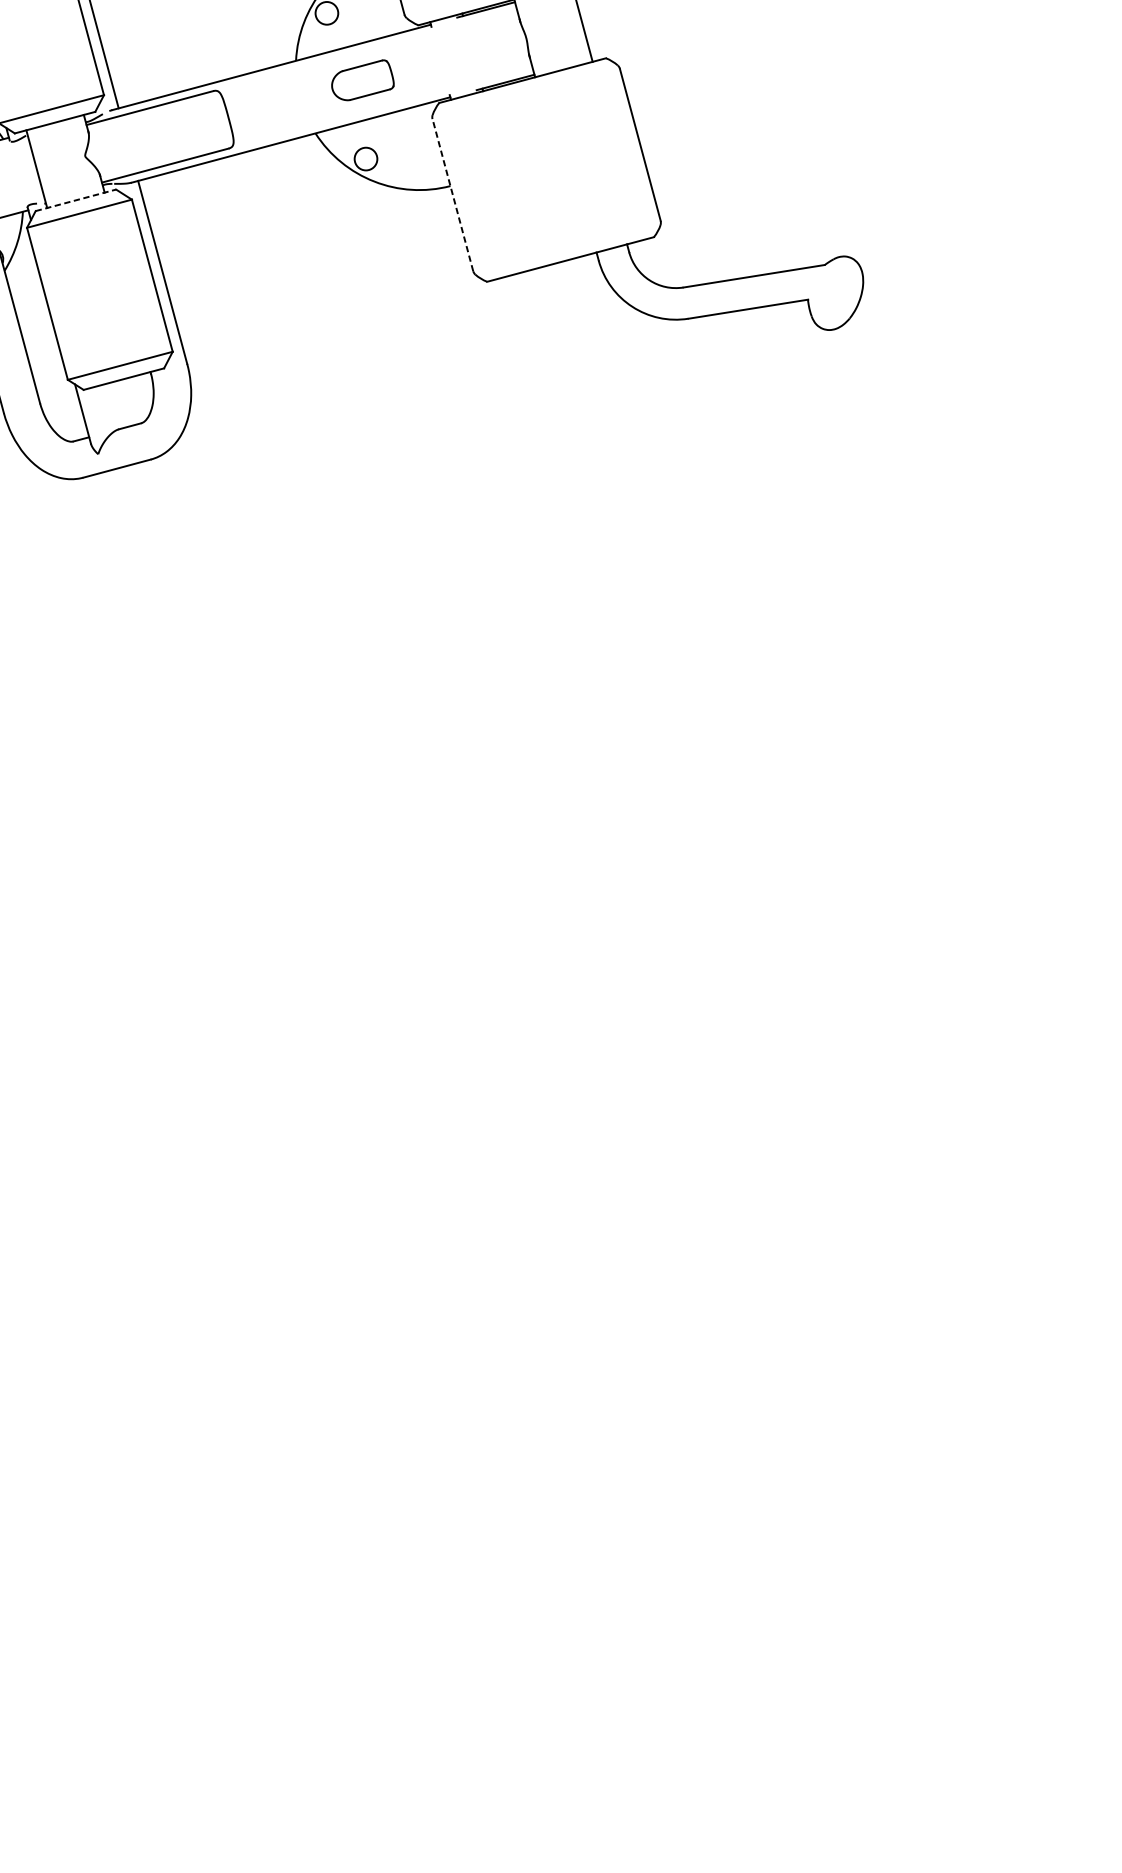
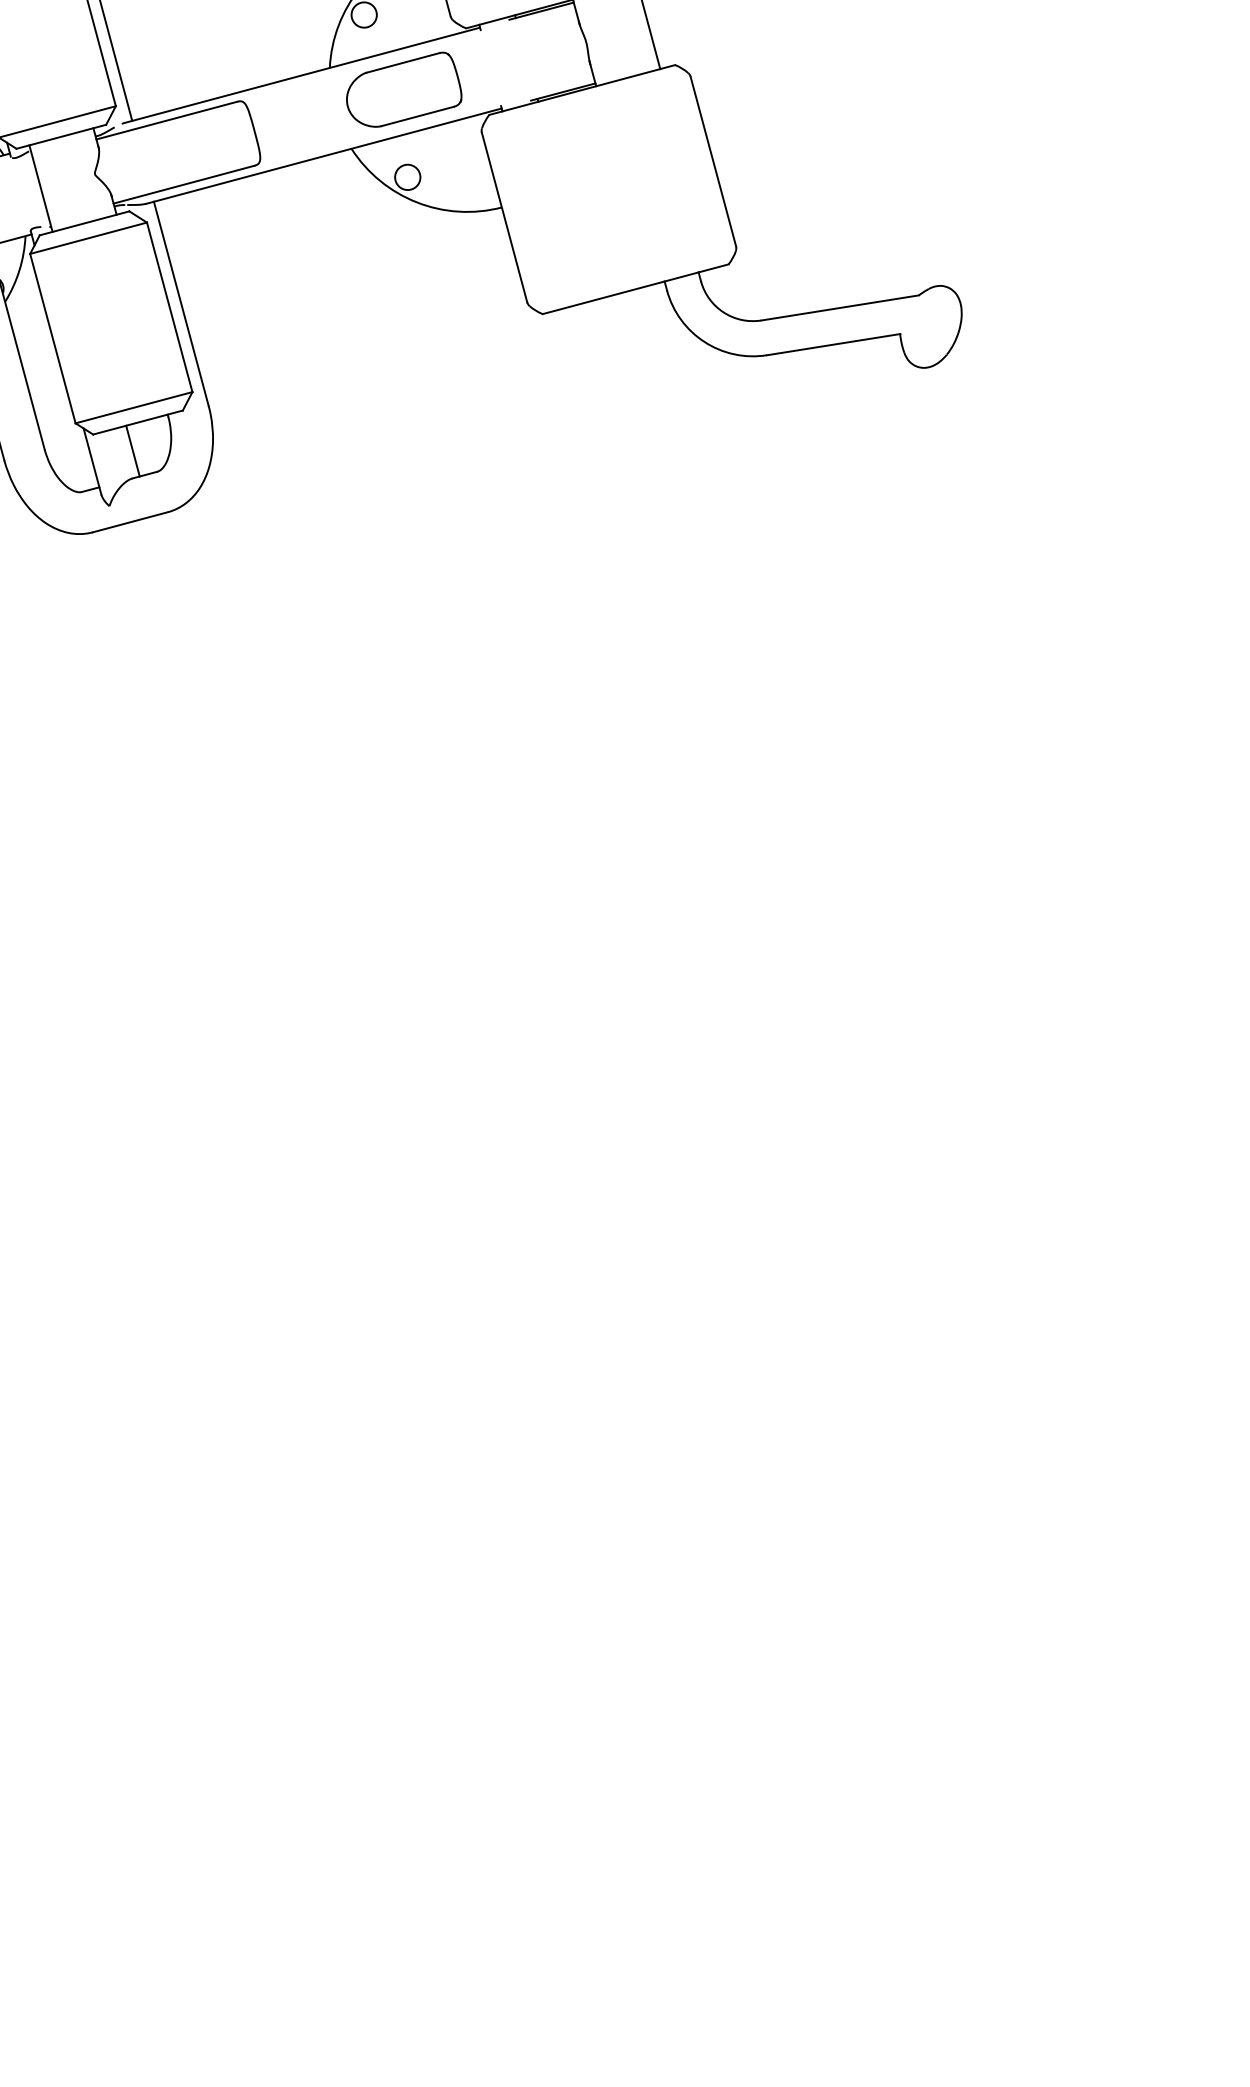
part: (363, 80) -> (404, 89), size x1.67
line: (452, 195) -> (504, 217), dashed -> solid
line: (76, 200) -> (85, 223), dashed -> solid
line: (118, 404) -> (132, 450), added

